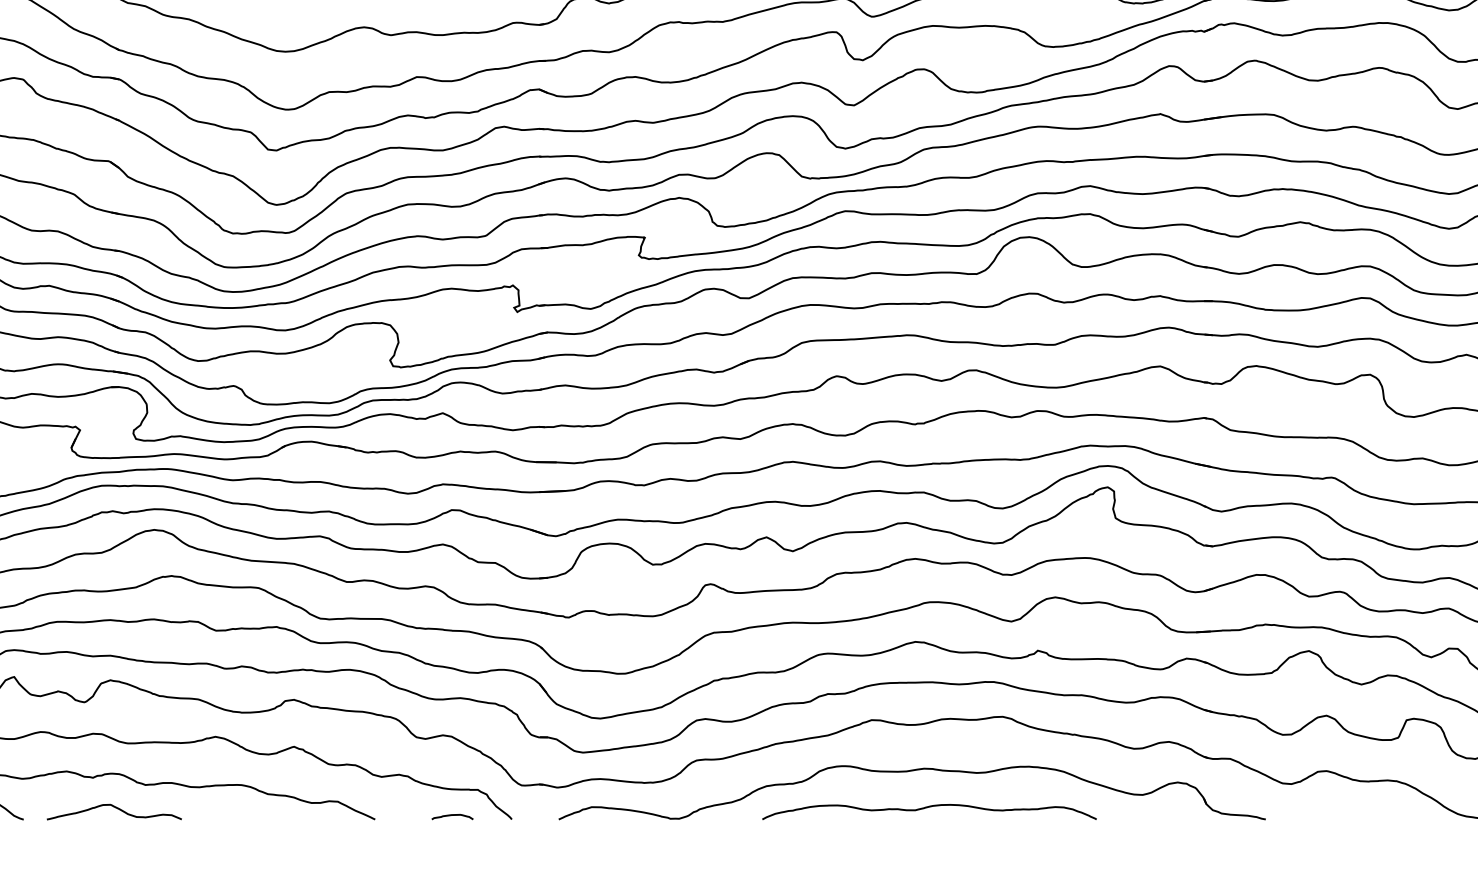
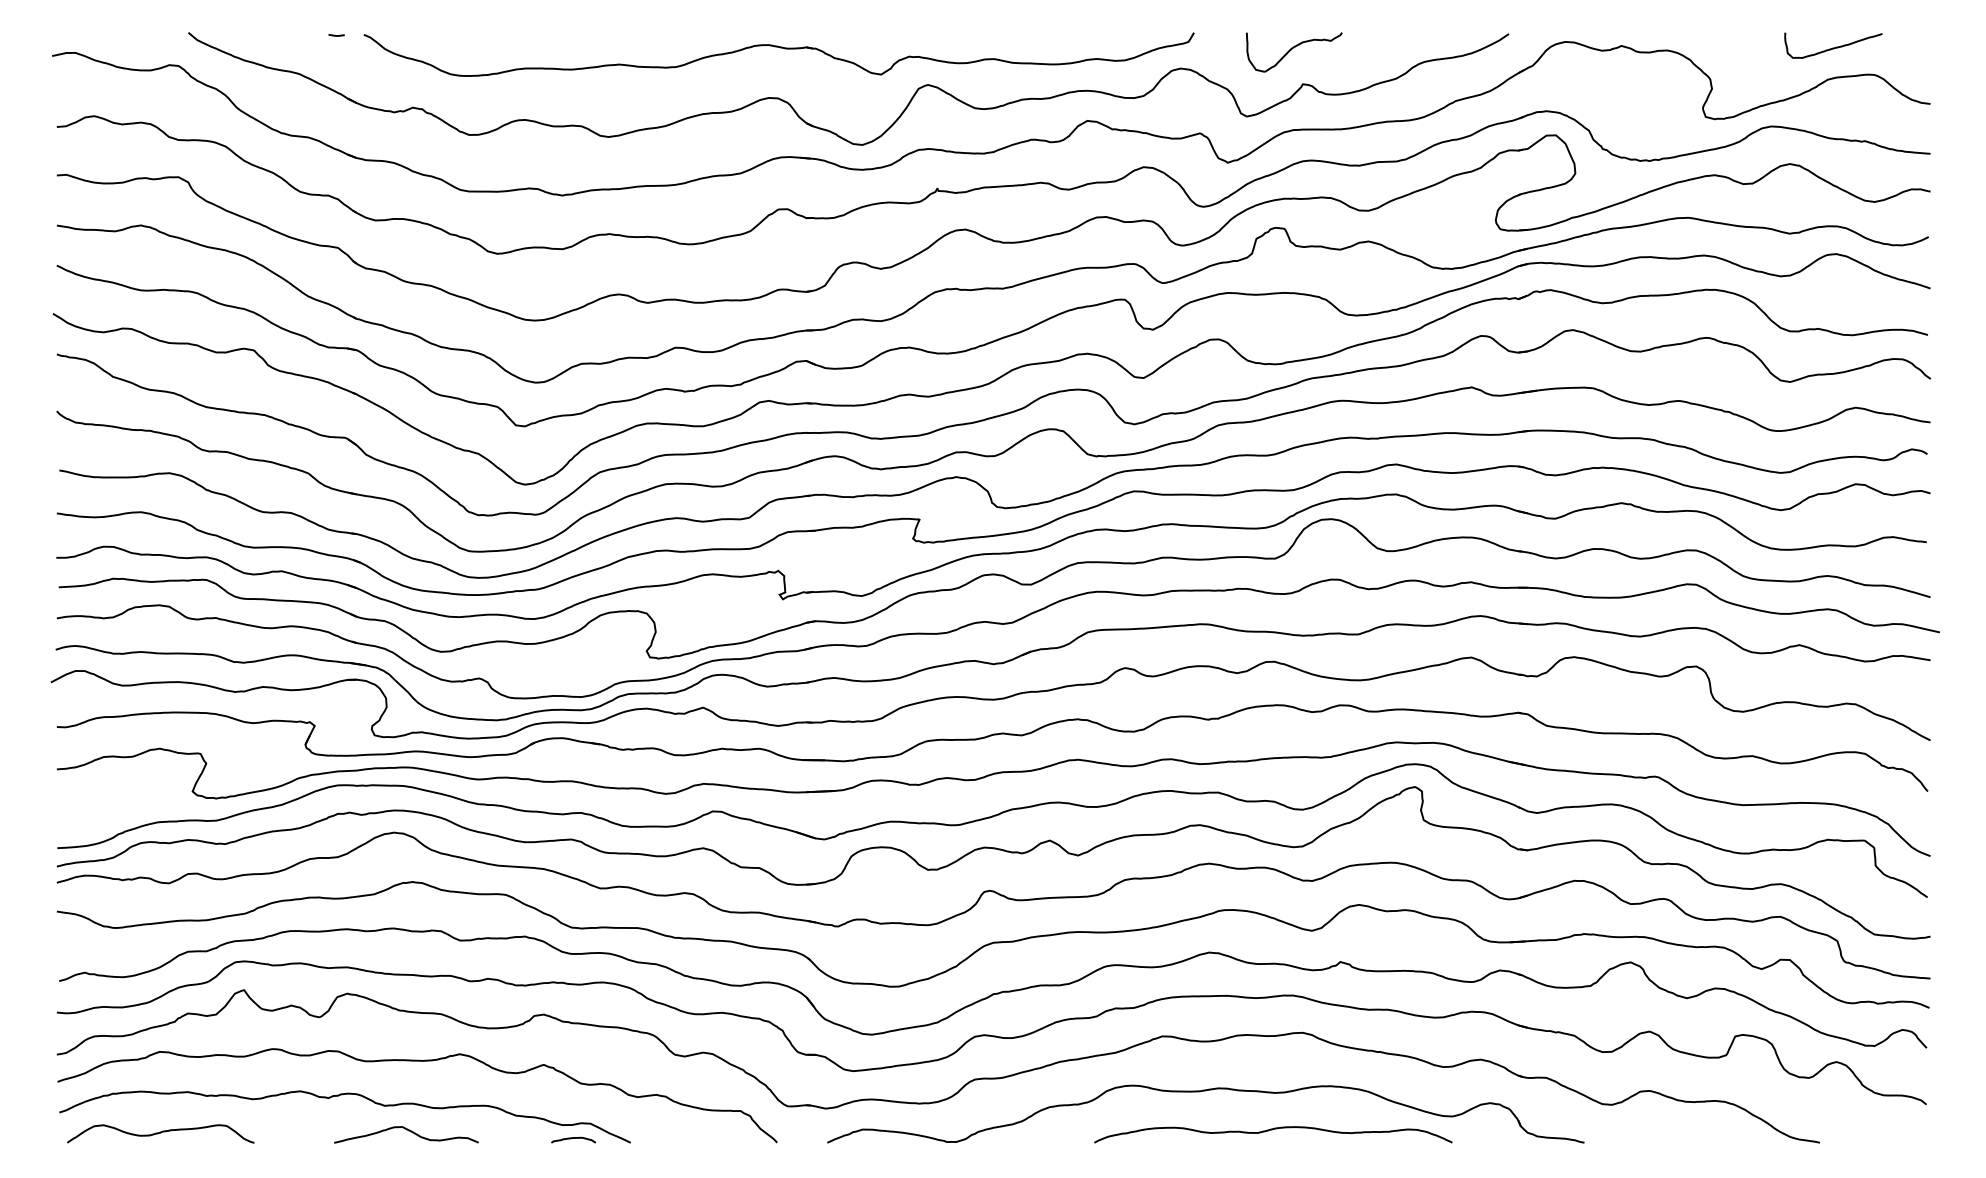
curve: (116, 808) -> (408, 1131), moved
curve: (928, 808) -> (1272, 1130), moved
curve: (452, 815) -> (573, 1138), moved

